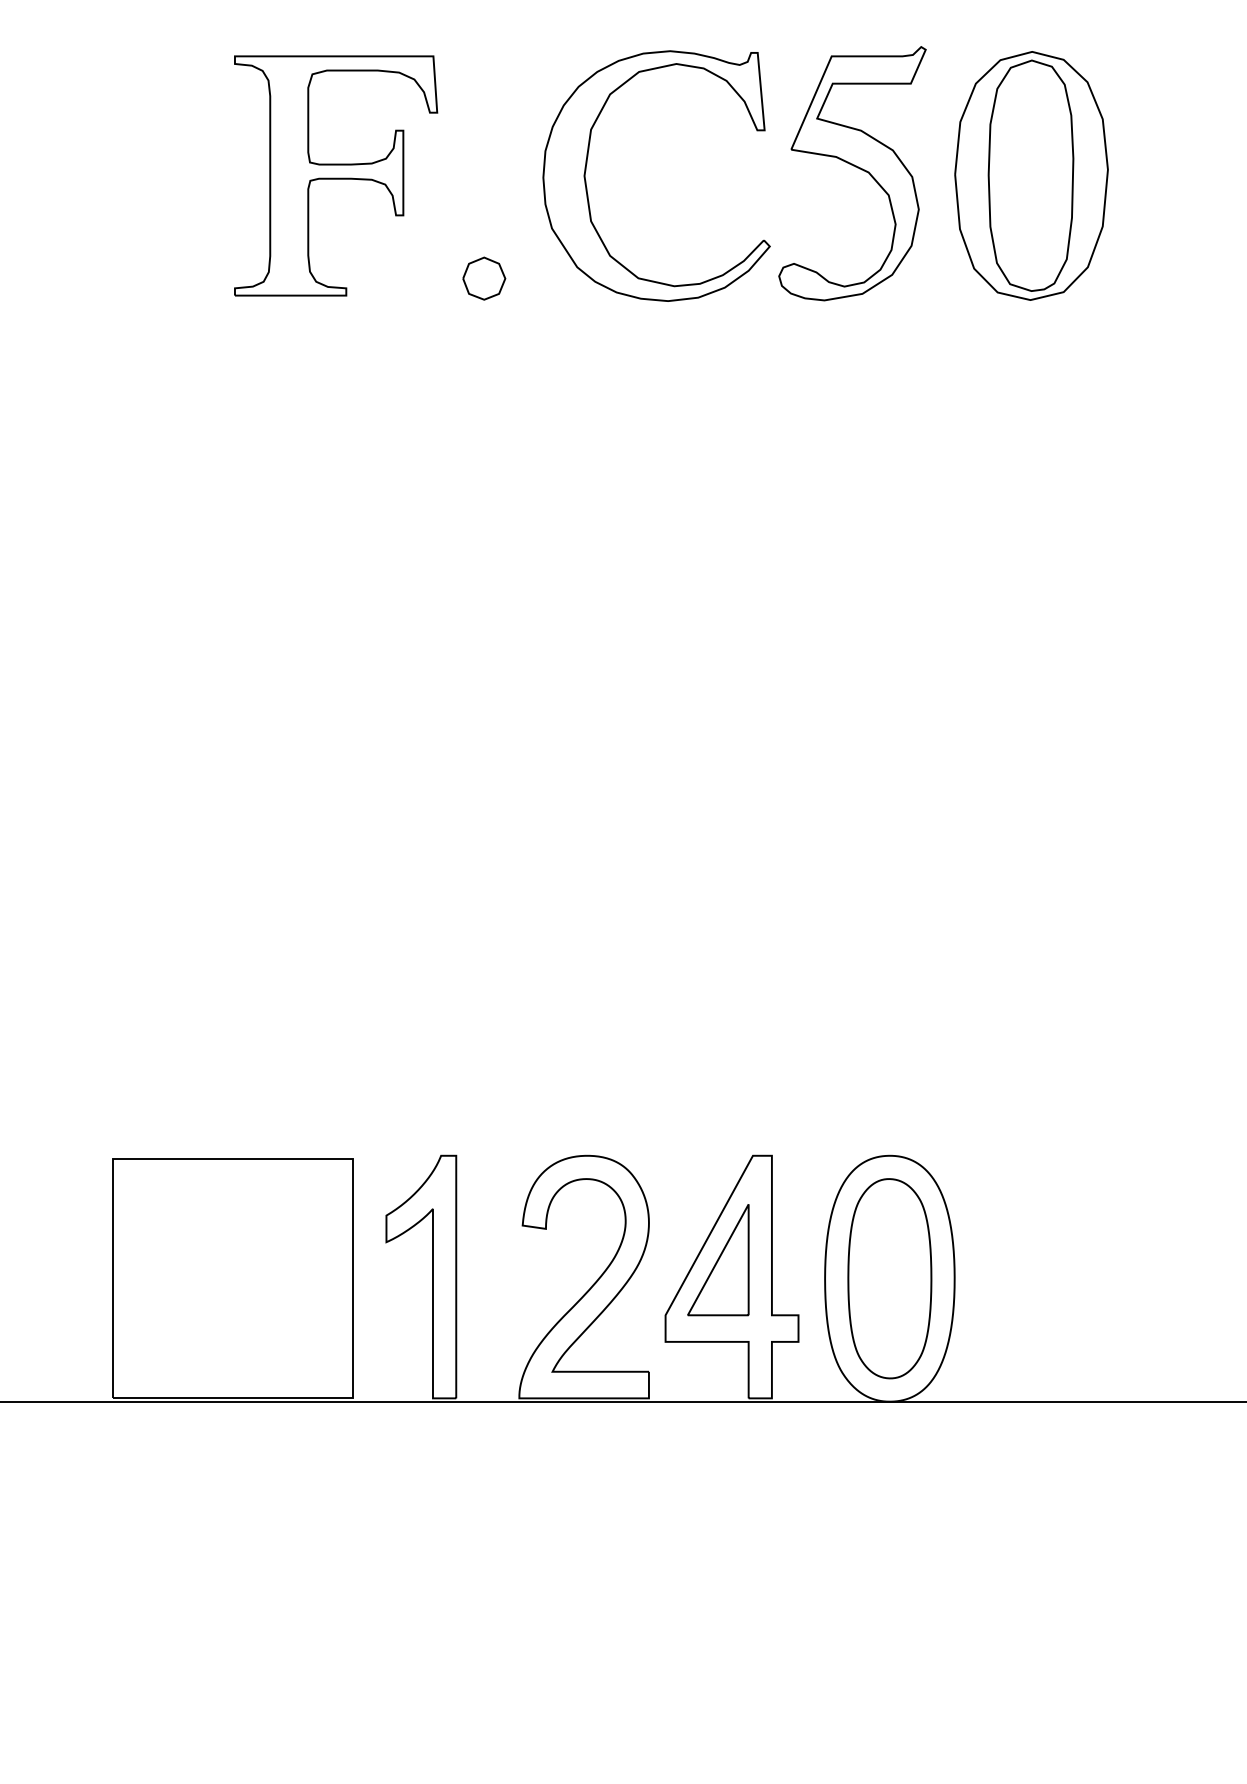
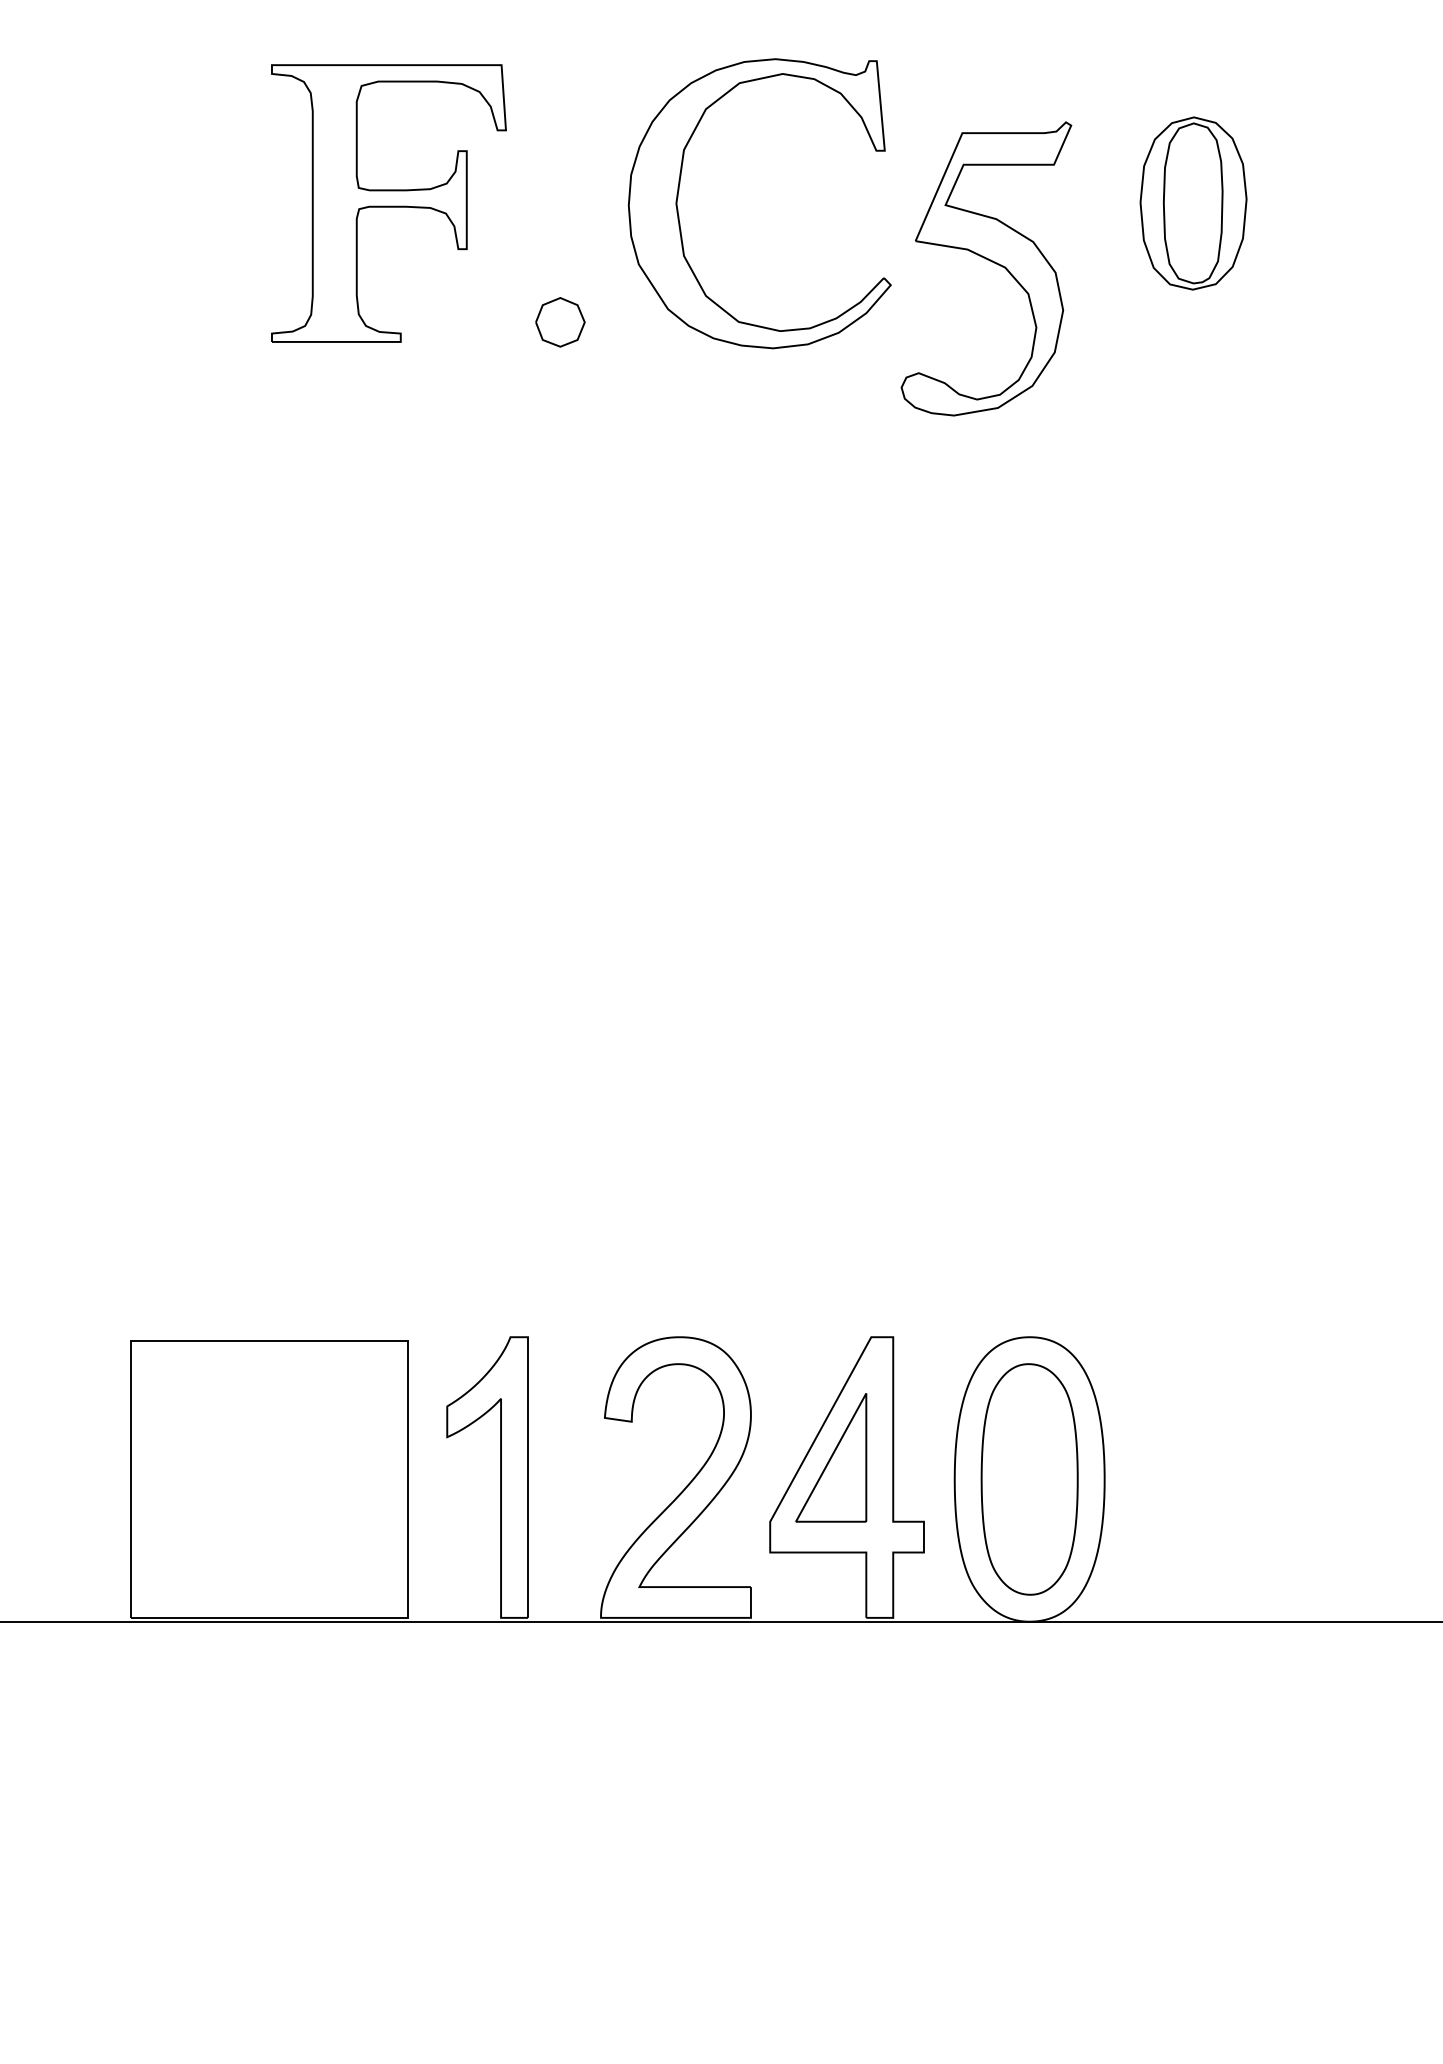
part: (855, 167) -> (989, 261), moved
part: (1031, 175) -> (1193, 203), size x0.6

